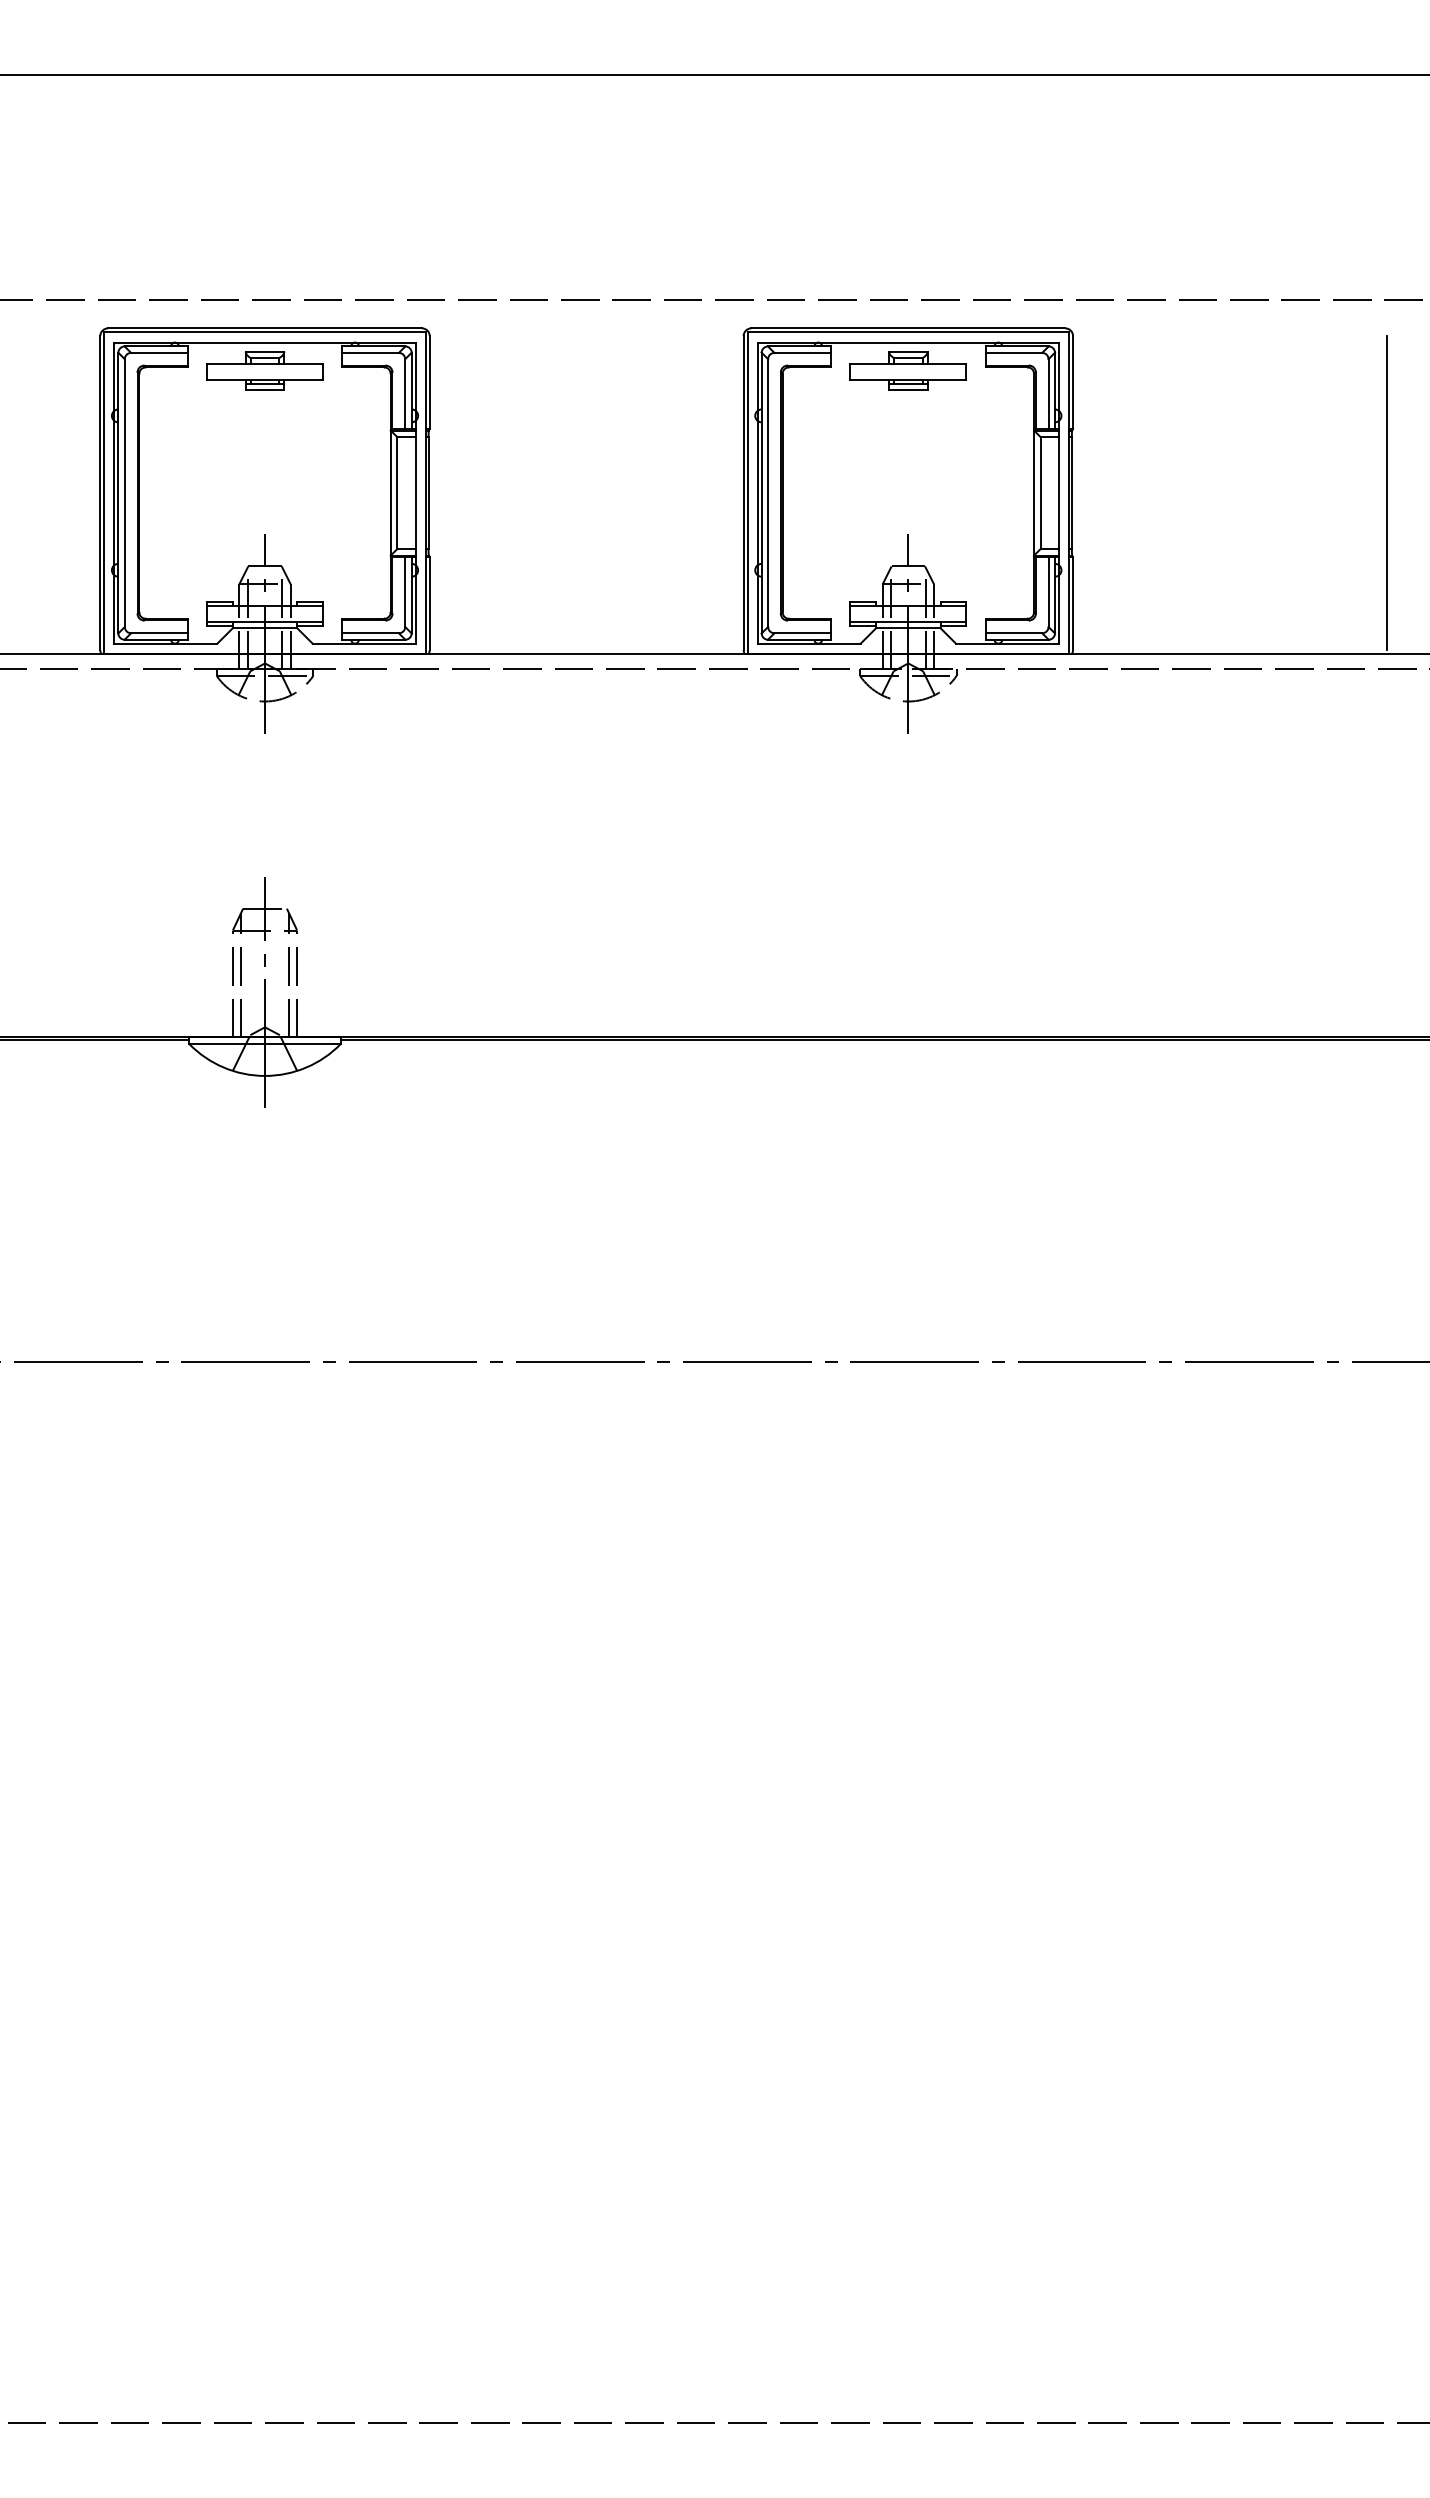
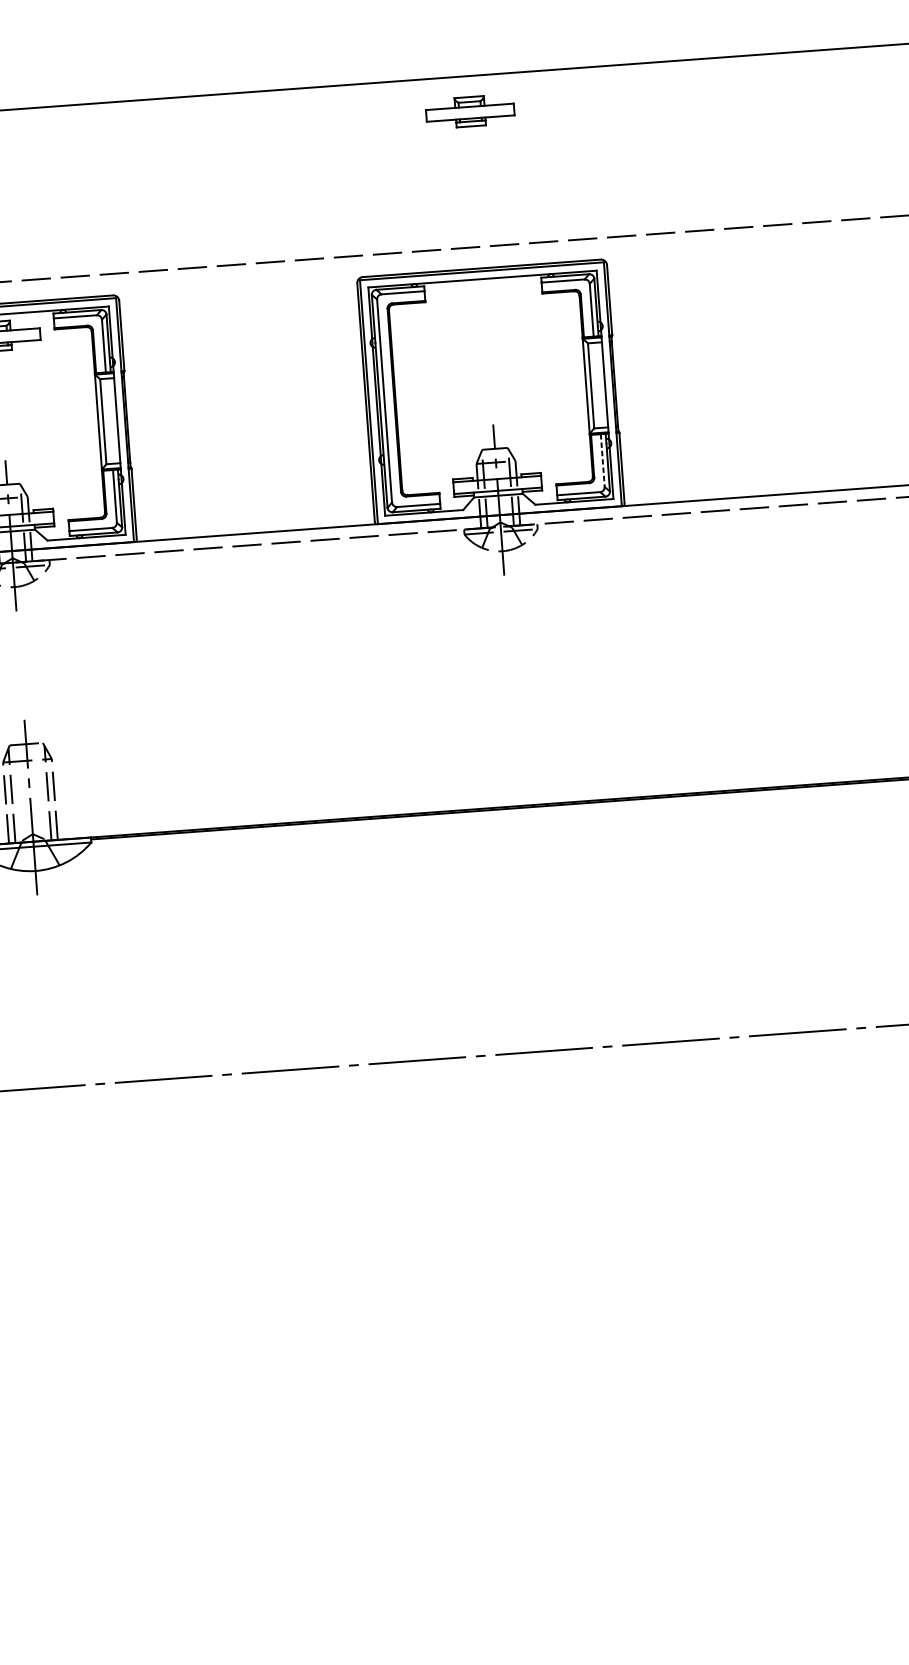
part: (907, 370) -> (469, 111), moved
line: (1386, 493) -> (853, 366), removed
line: (1048, 592) -> (602, 460), solid -> dashed

